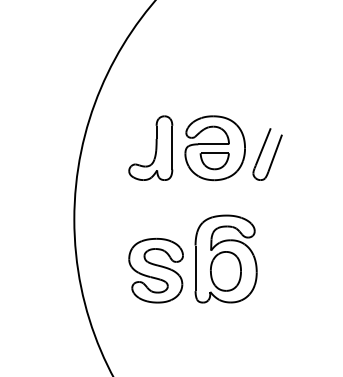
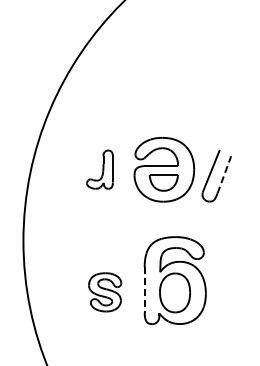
part: (150, 147) -> (99, 169), size x0.6
line: (275, 153) -> (224, 175), solid -> dashed
line: (195, 268) -> (144, 290), solid -> dashed
part: (155, 270) -> (104, 292), size x0.6

